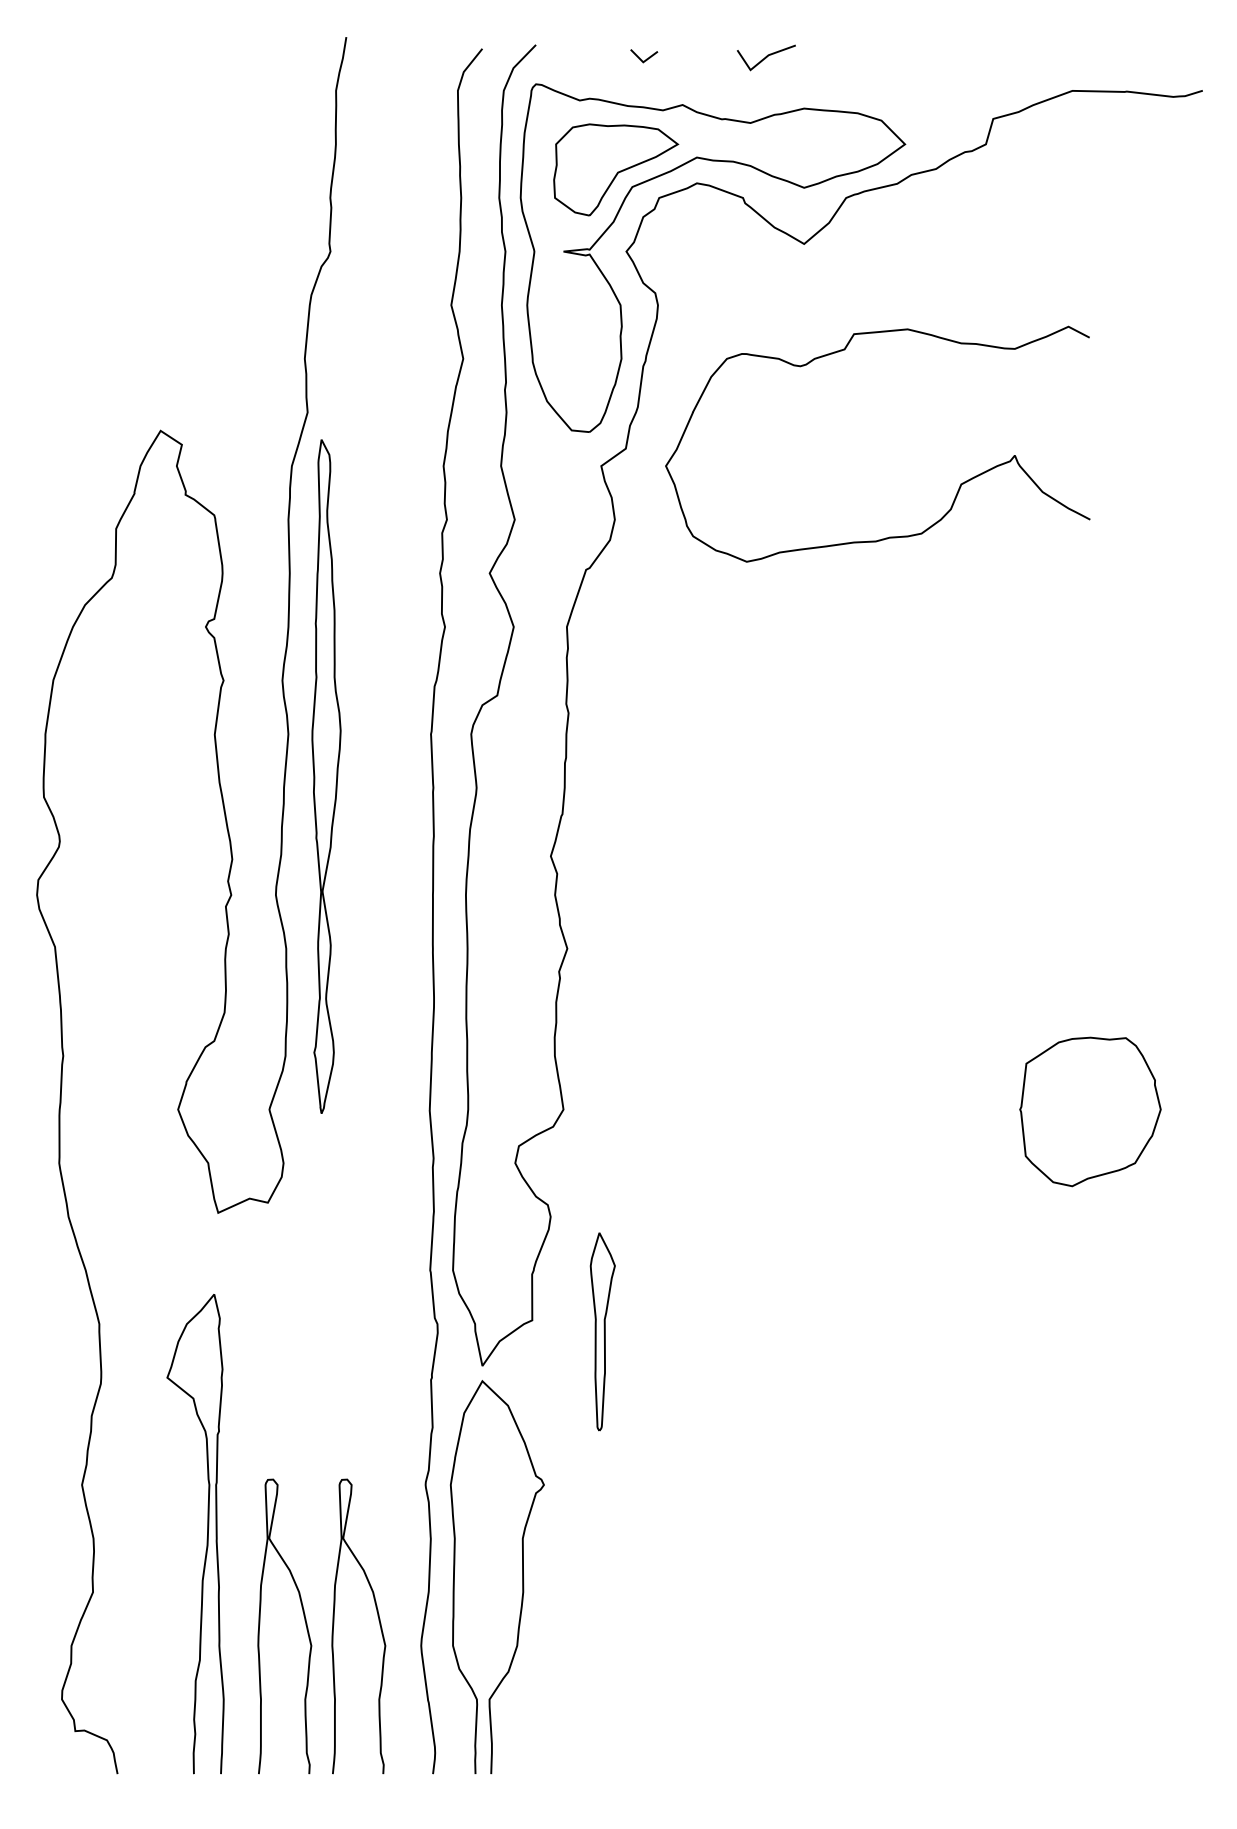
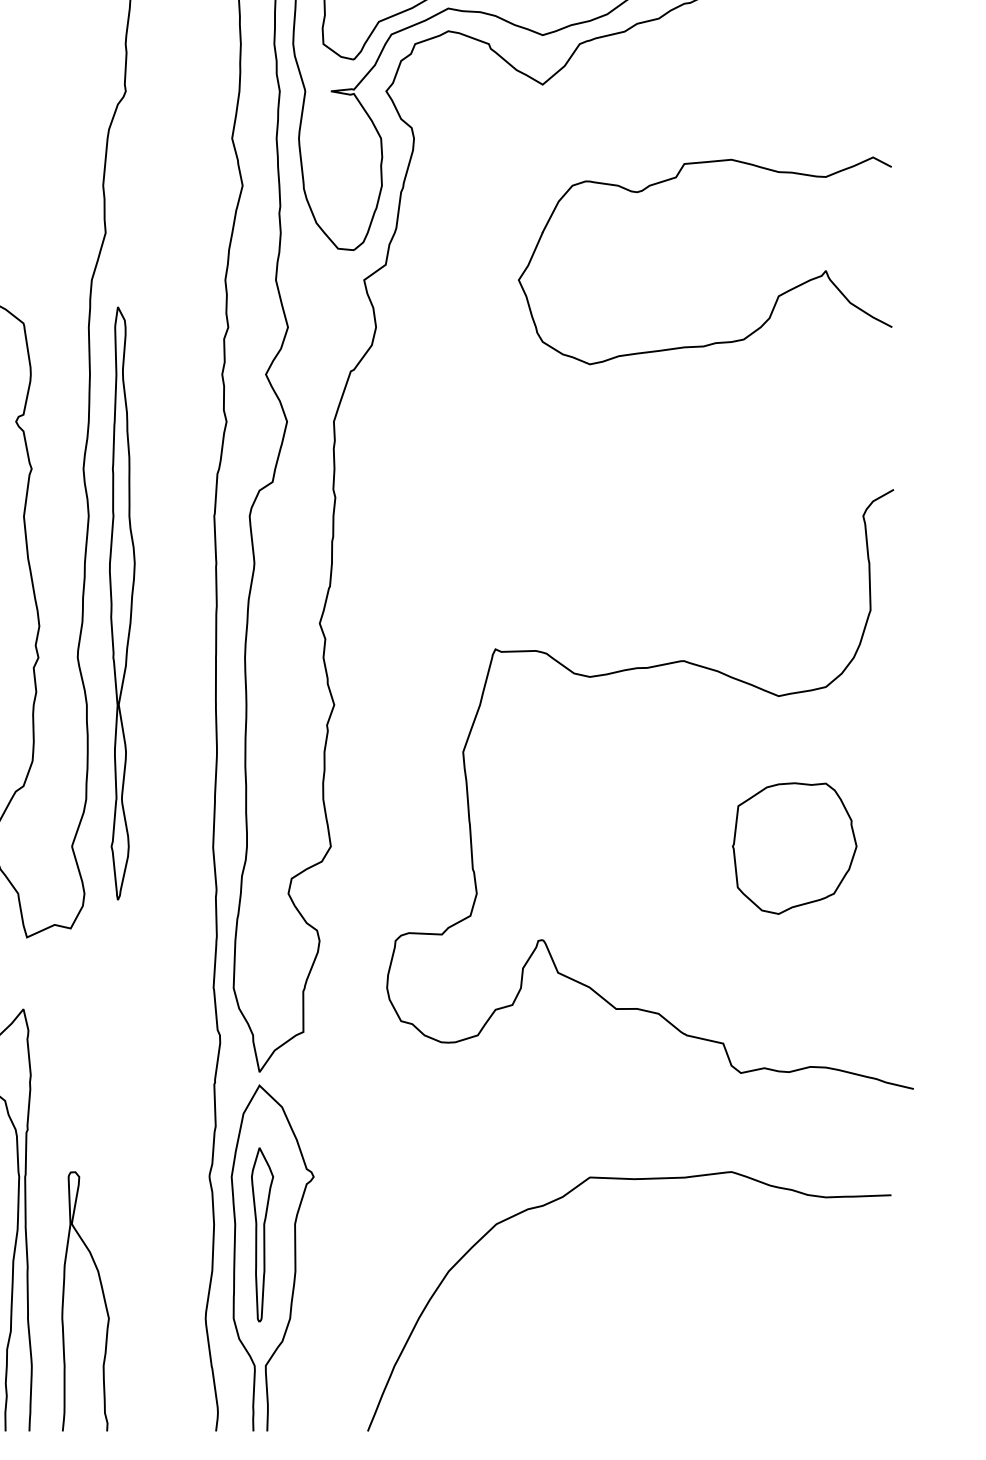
curve: (959, 485) -> (777, 297), moved
part: (326, 776) -> (122, 603), moved
curve: (903, 909) -> (630, 670), added
part: (602, 1331) -> (262, 1234), moved
curve: (902, 1488) -> (629, 1180), added
curve: (378, 1620) -> (168, 1296), removed

